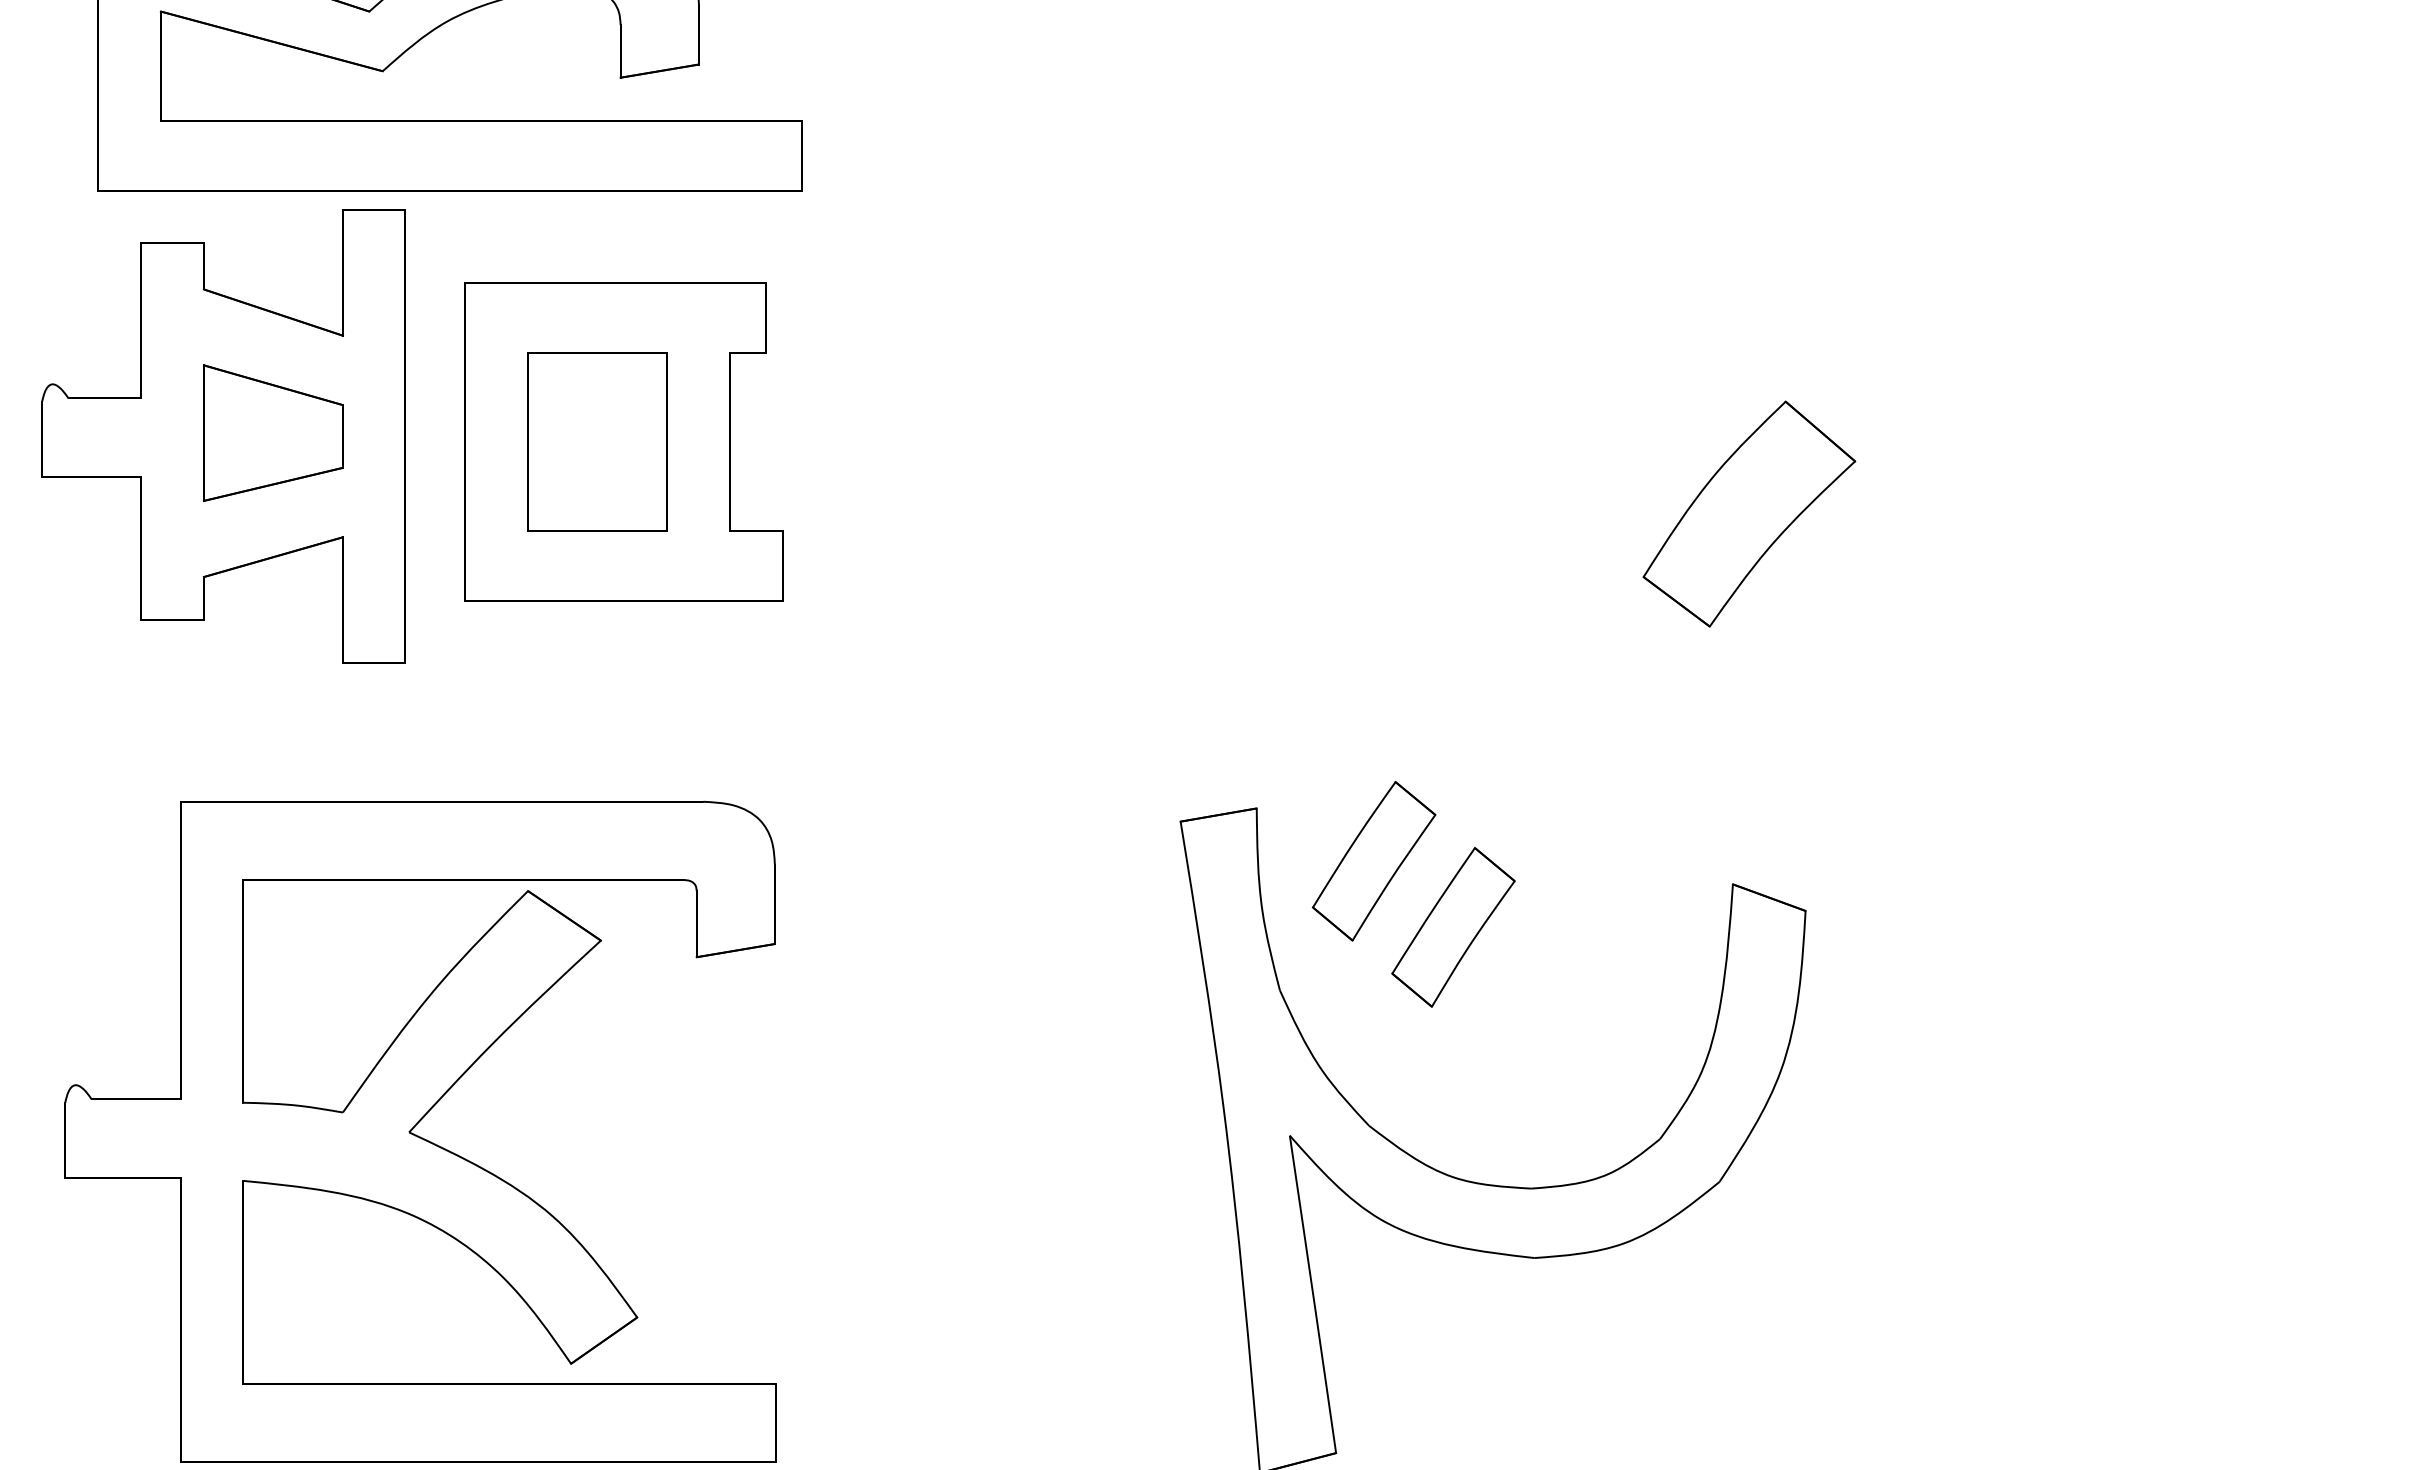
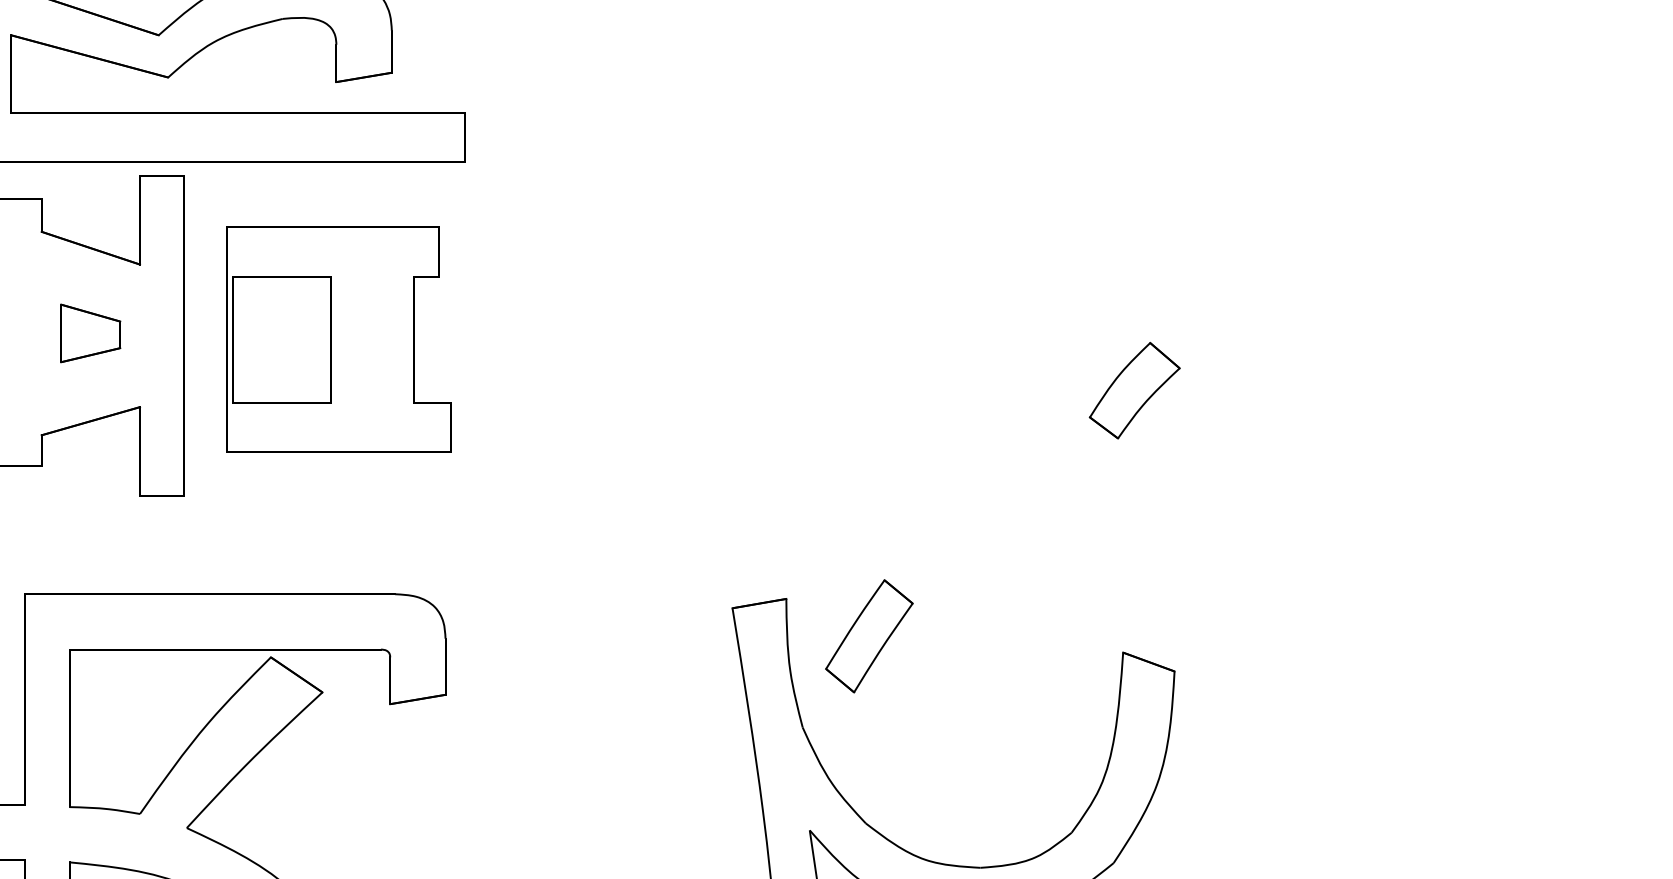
part: (272, 432) -> (90, 333), size x0.6
part: (597, 441) -> (281, 339), moved
part: (1749, 513) -> (1134, 390), size x0.6
part: (1453, 927) -> (925, 683), removed

